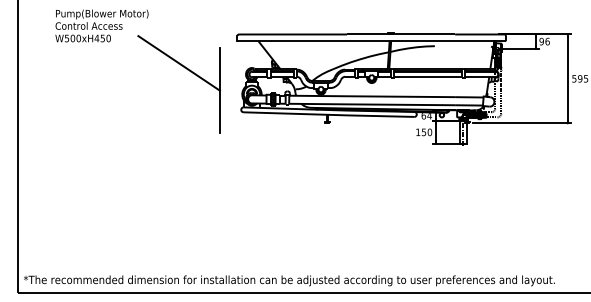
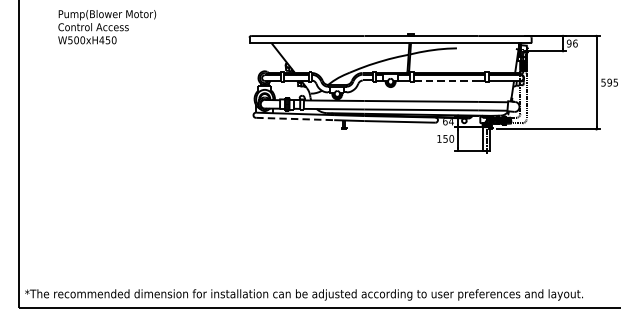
part: (187, 70) -> (197, 73), removed
line: (425, 77) -> (447, 81), solid -> dashed
line: (281, 113) -> (295, 119), solid -> dashed

